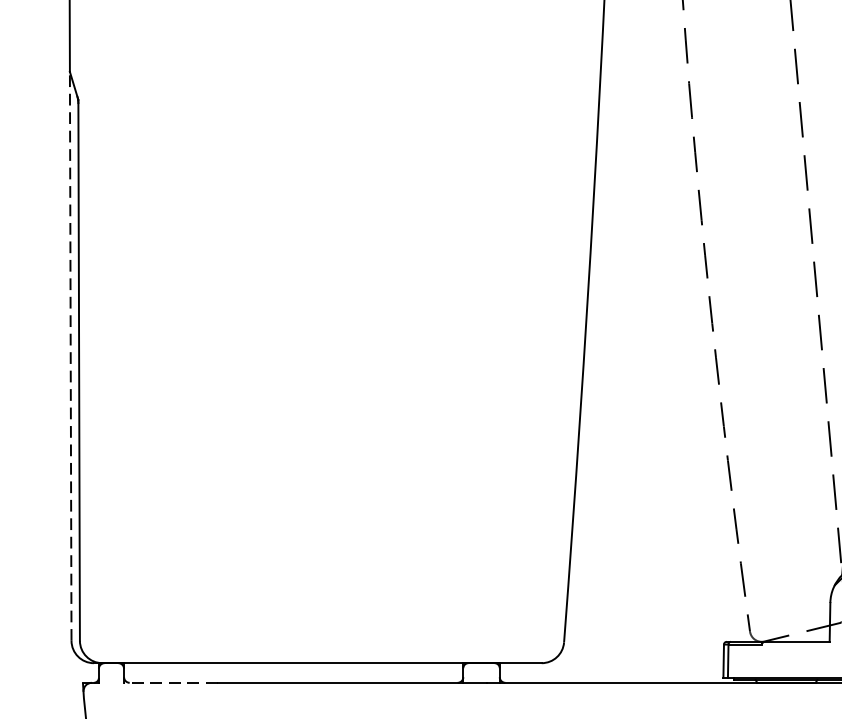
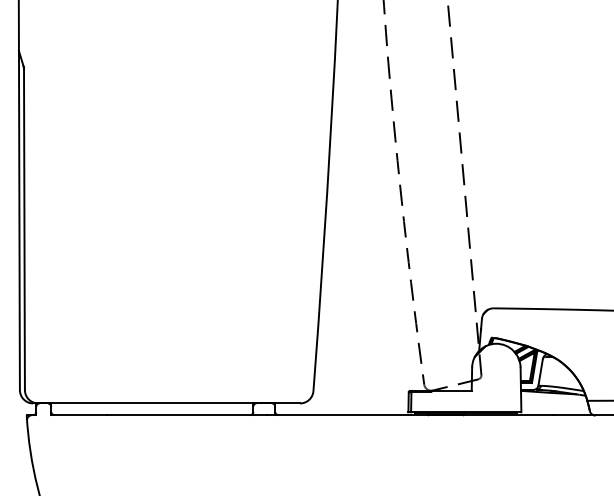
line: (70, 356) -> (19, 220), dashed -> solid
line: (171, 683) -> (79, 415), dashed -> solid

